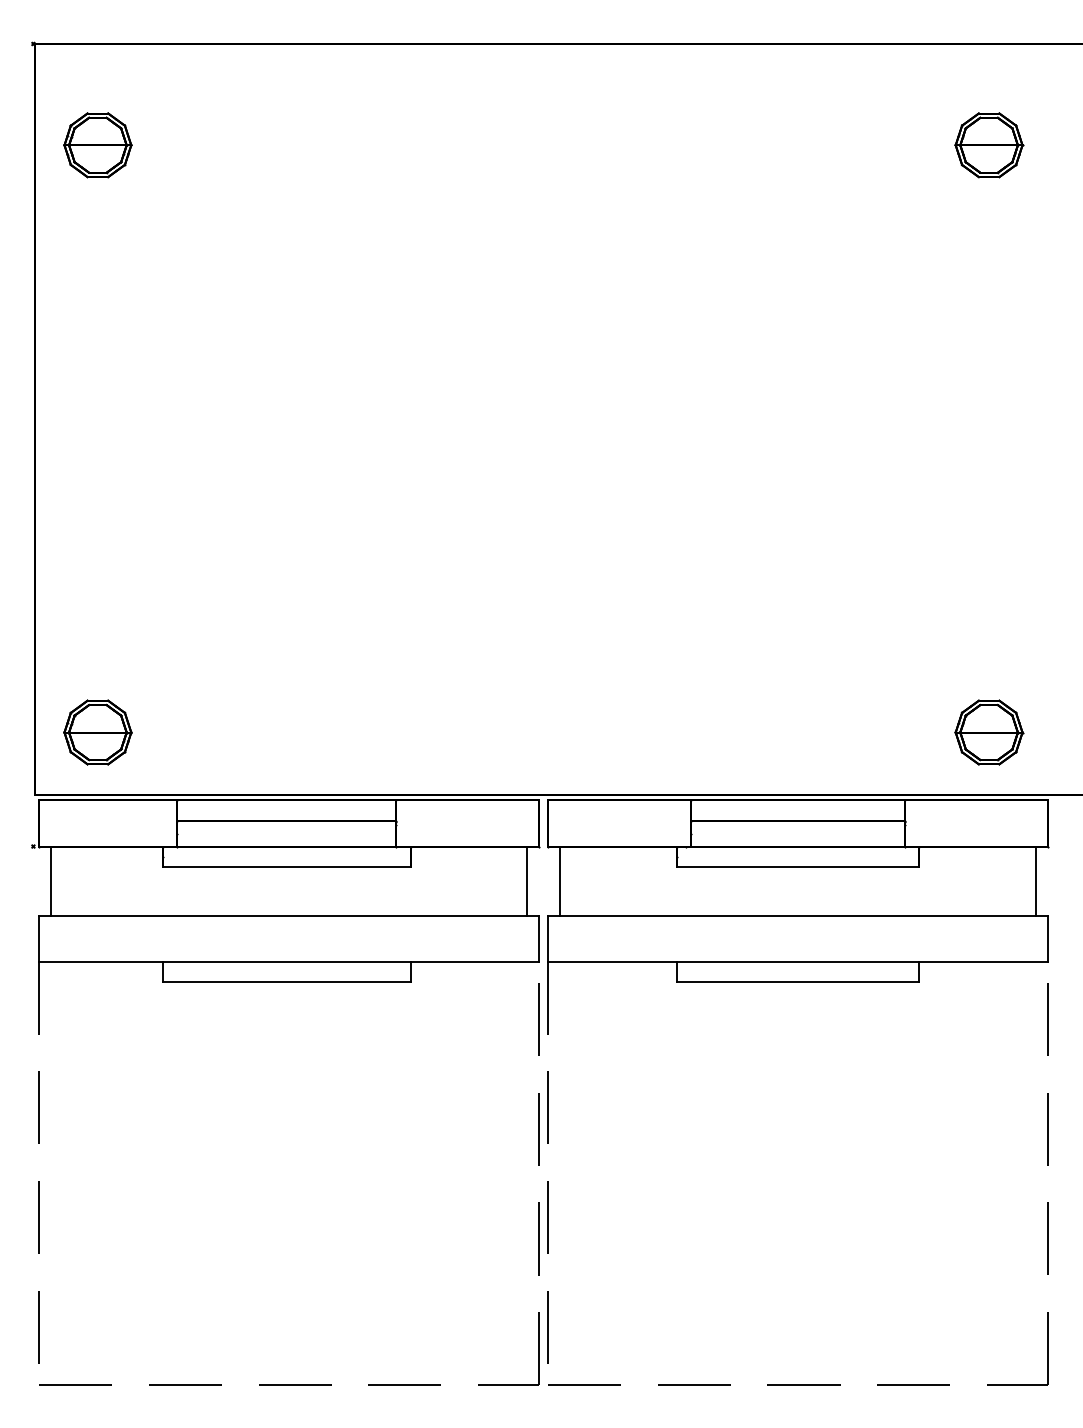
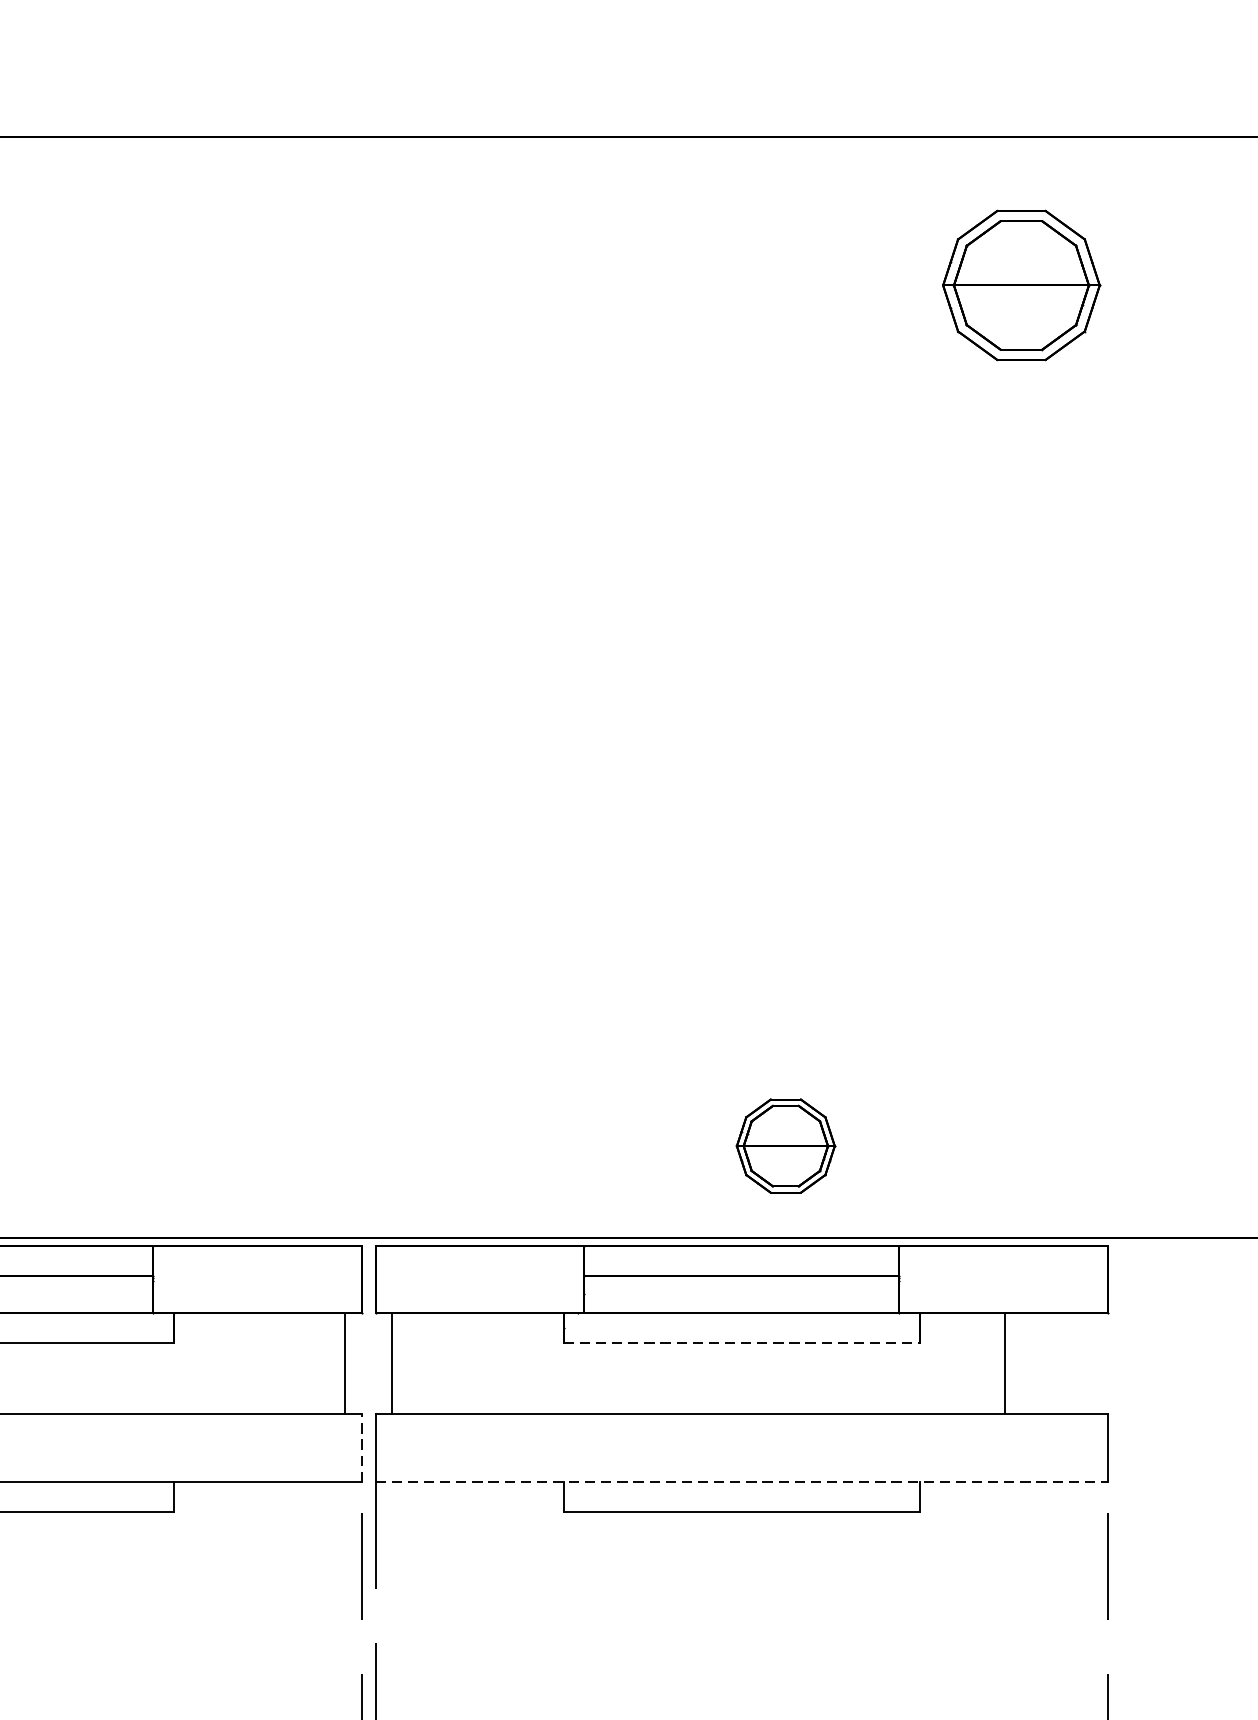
part: (989, 145) -> (1022, 285), size x1.6
part: (989, 732) -> (786, 1146), moved
line: (798, 867) -> (742, 1343), solid -> dashed
line: (1036, 880) -> (1004, 1362), moved
line: (538, 938) -> (361, 1447), solid -> dashed
line: (797, 961) -> (741, 1481), solid -> dashed

